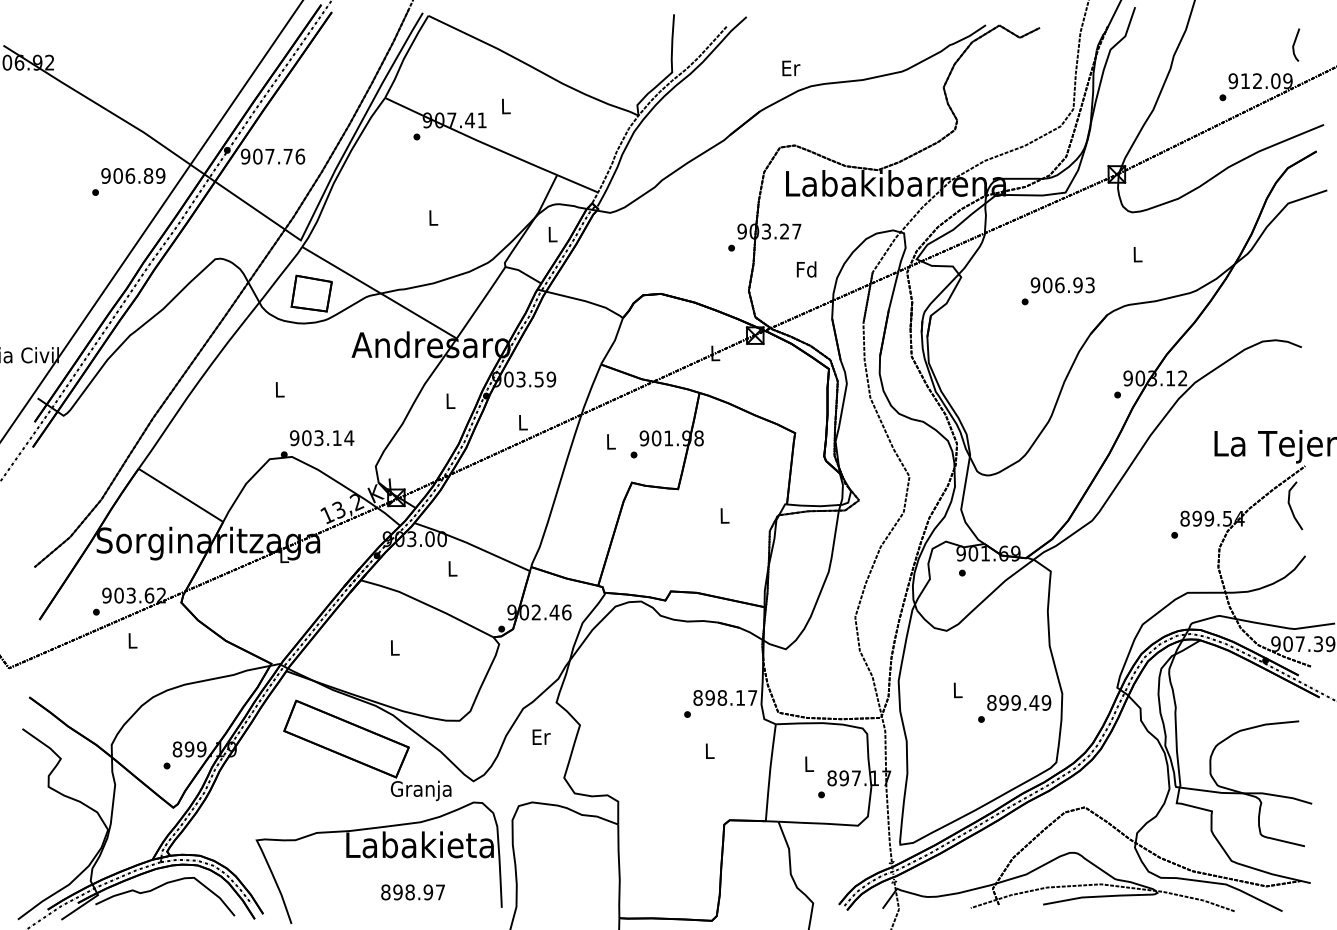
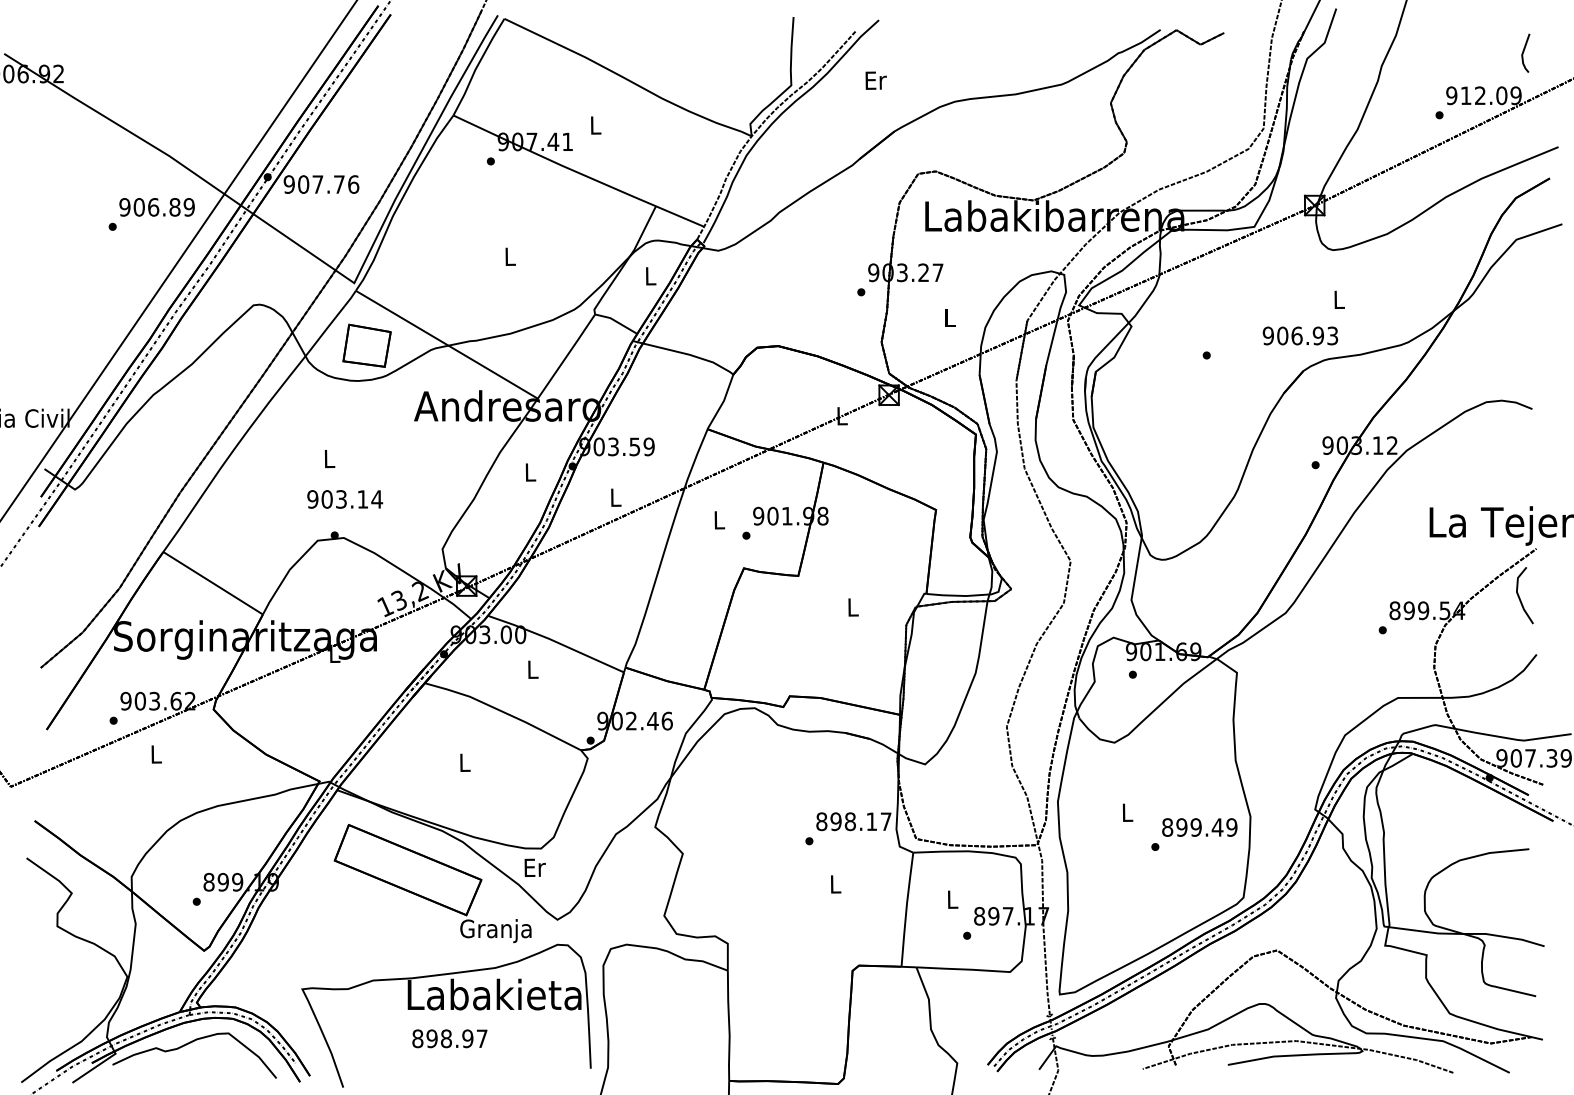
text: (791, 68) -> (876, 80), moved
text: (806, 269) -> (949, 317), Fd -> L
text: (1062, 285) -> (1300, 336), moved
text: (322, 438) -> (345, 499), moved
text: (541, 736) -> (535, 867), moved
text: (412, 892) -> (449, 1038), moved

